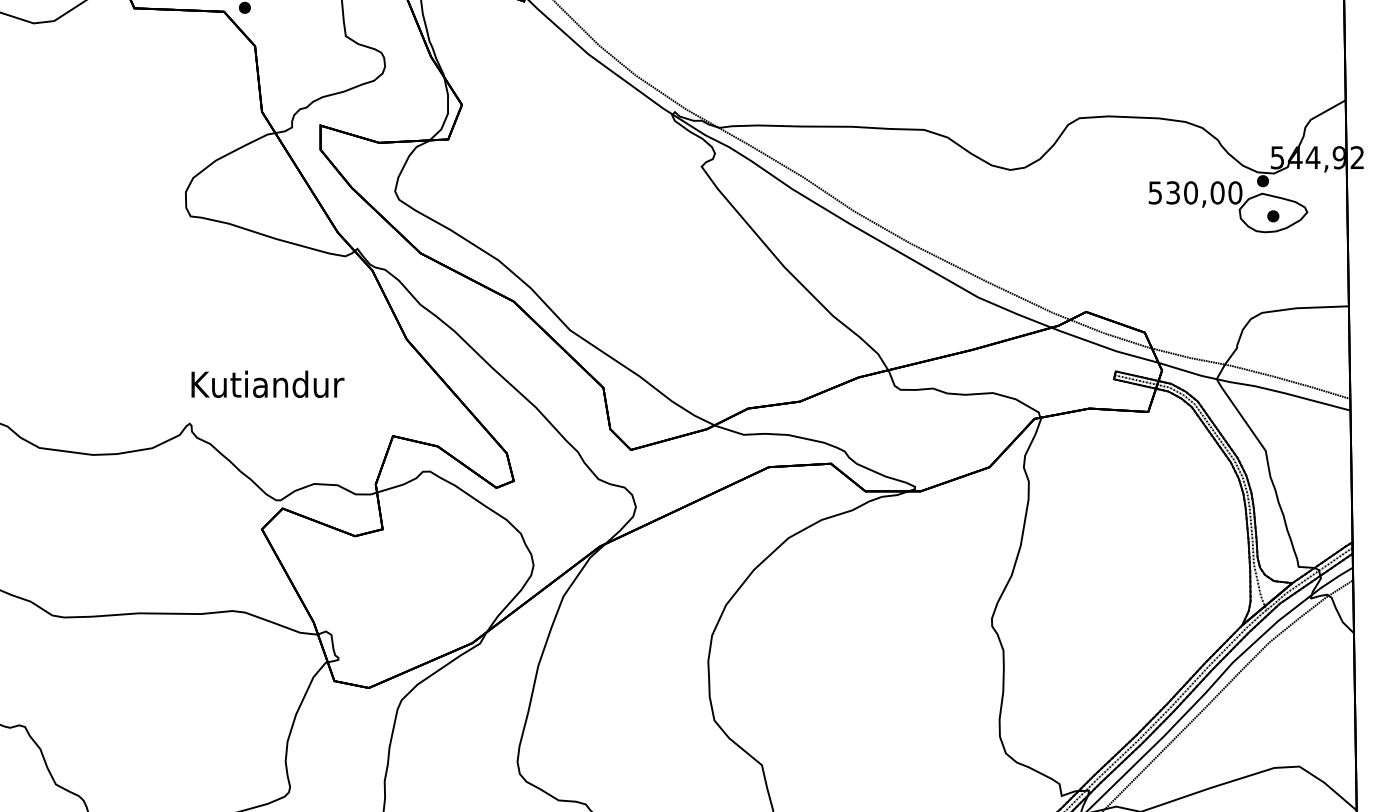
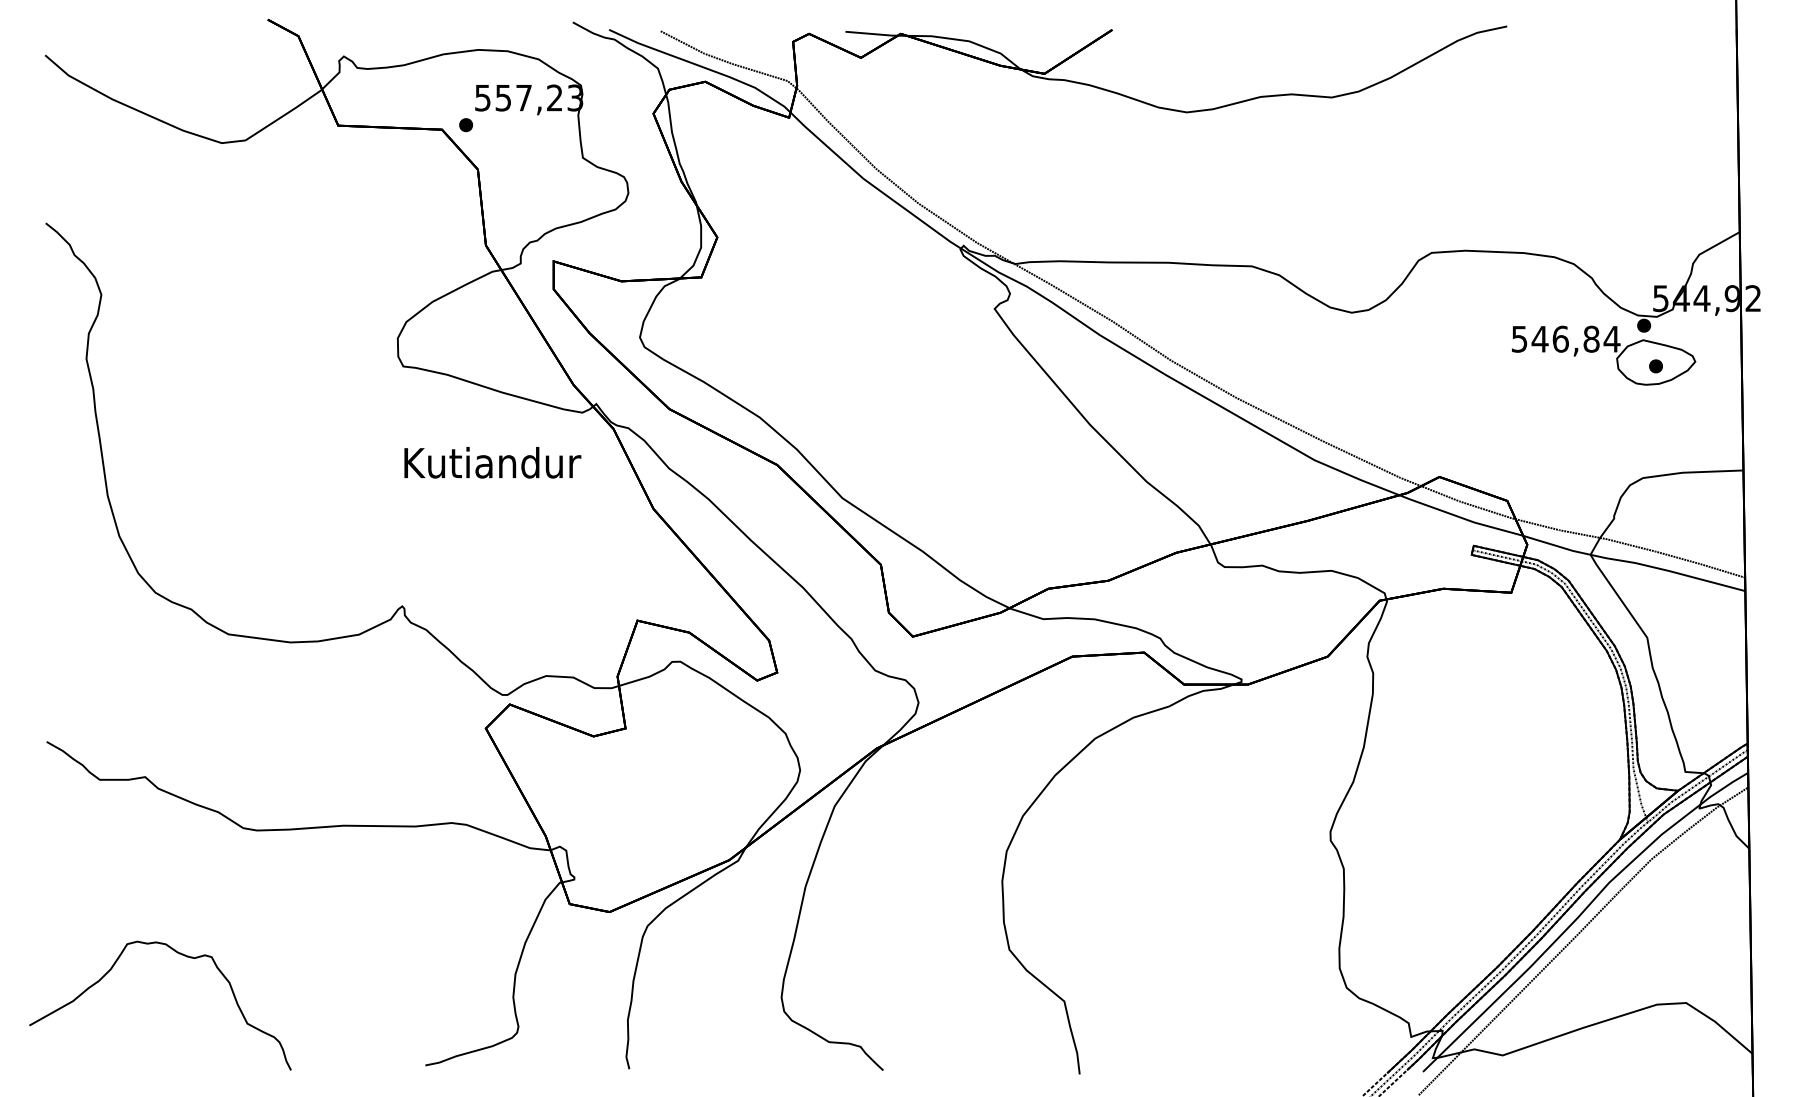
text: (1203, 192) -> (1575, 338), 530,00 -> 546,84
text: (267, 384) -> (492, 462), moved

